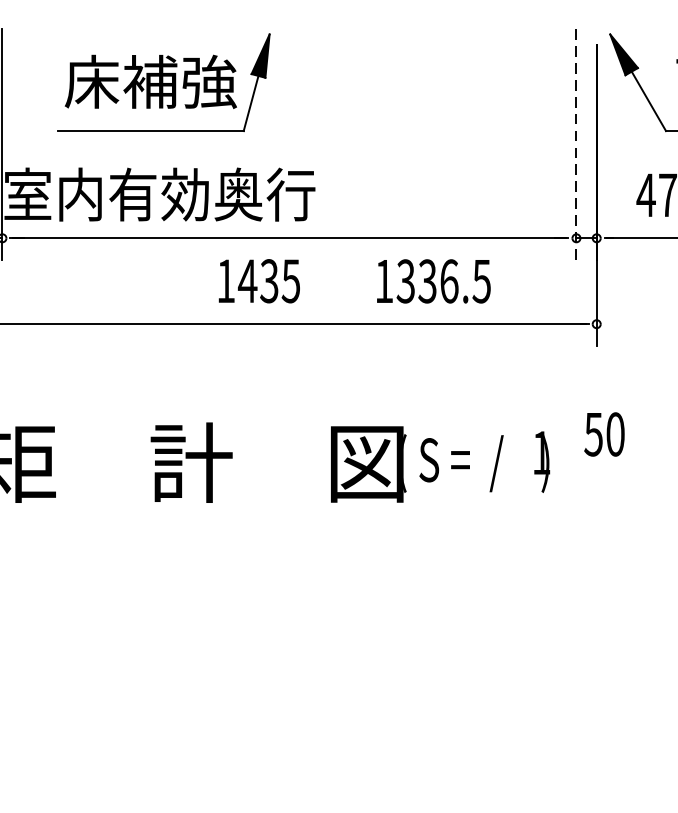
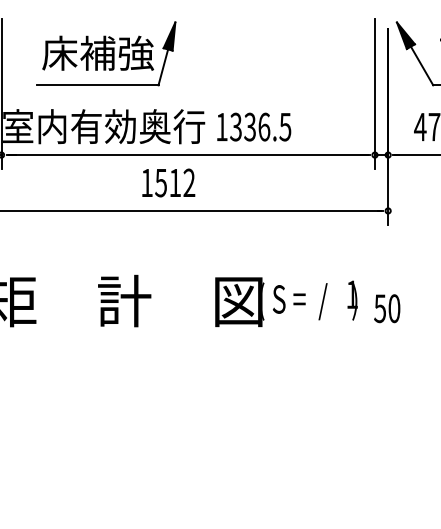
line: (575, 145) -> (374, 94), dashed -> solid
text: (268, 280) -> (174, 182), 1435 -> 1512
text: (434, 280) -> (254, 126), moved
text: (604, 434) -> (387, 308), moved

